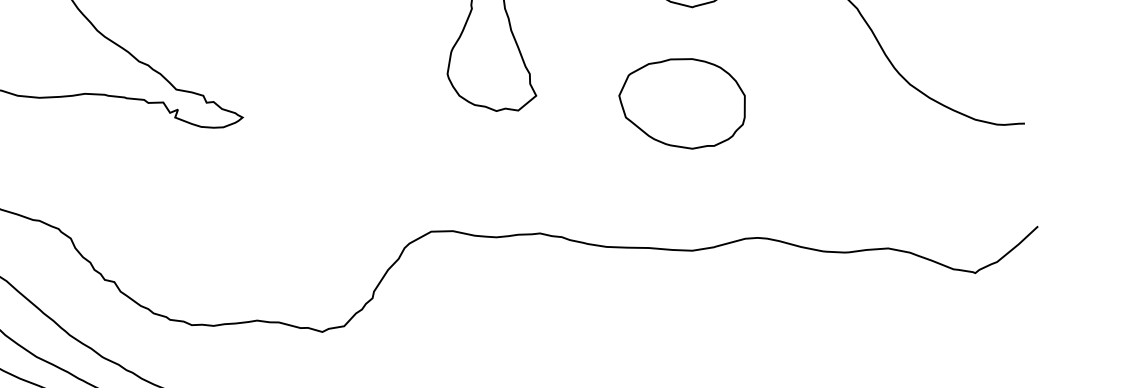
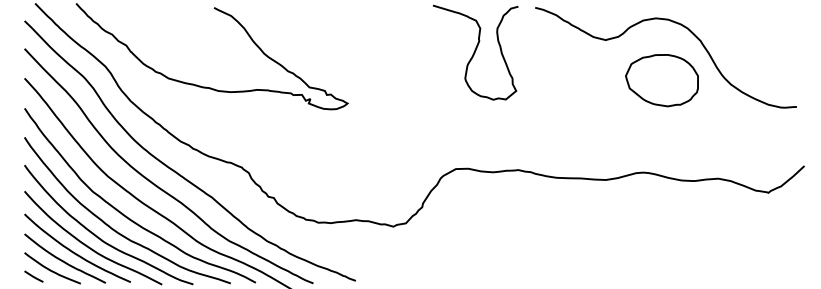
part: (681, 103) -> (661, 80), moved

